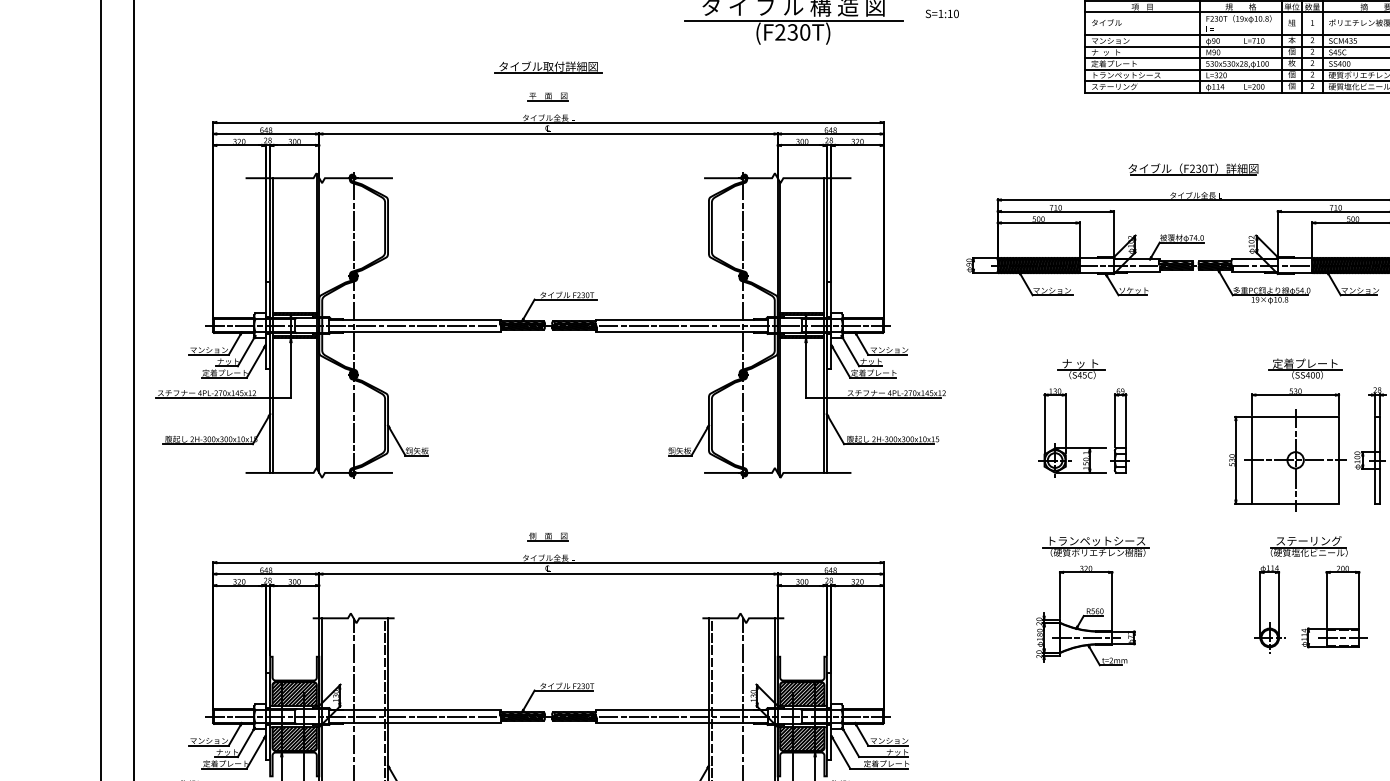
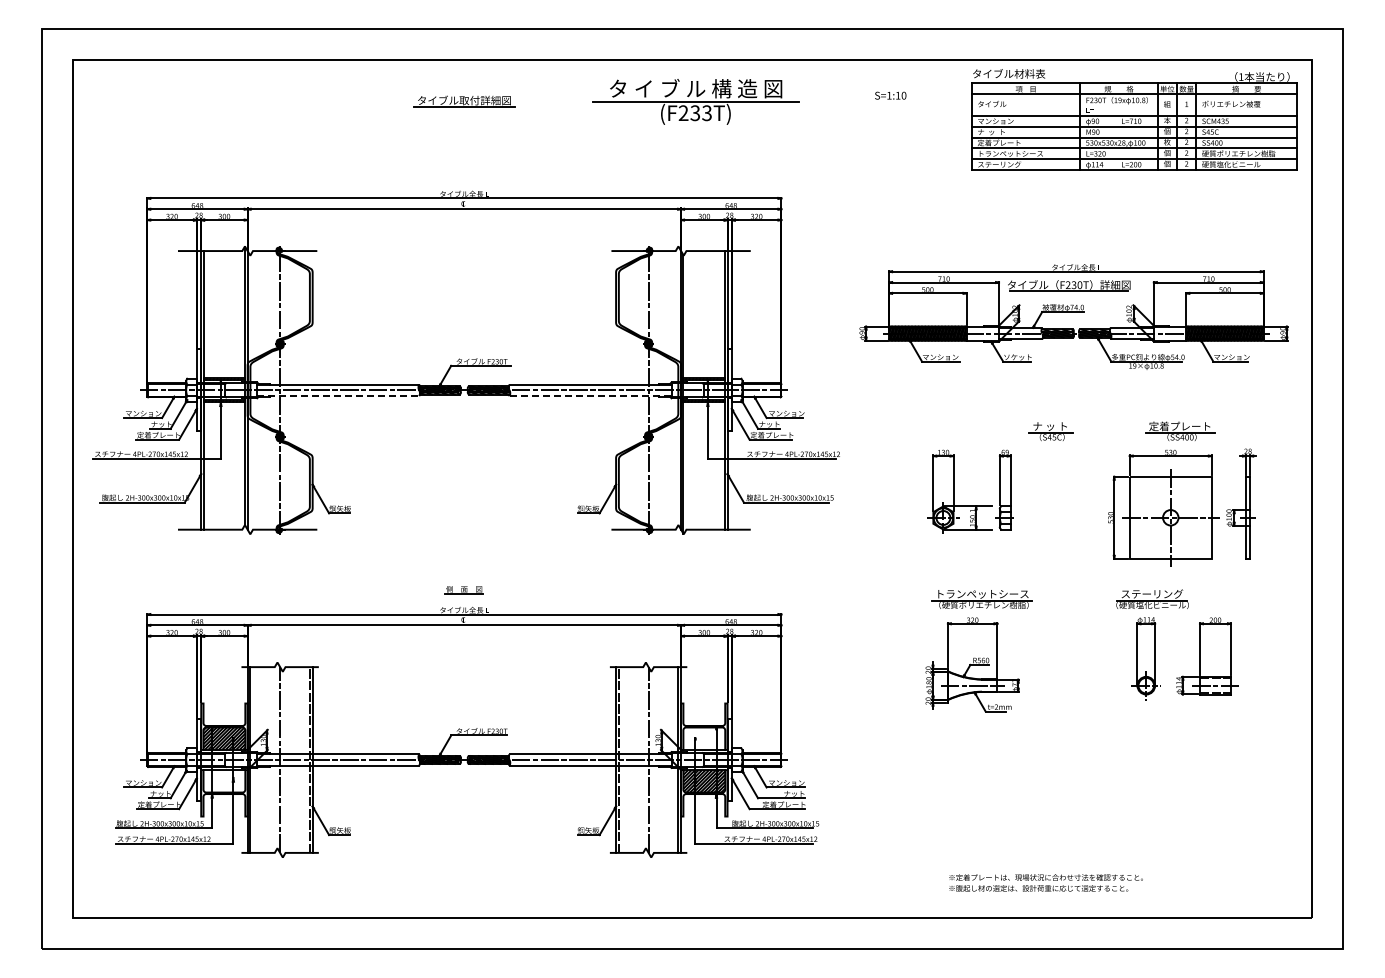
text: (942, 13) -> (890, 95), moved
text: (804, 32) -> (706, 113), (F230T) -> (F233T)
part: (548, 67) -> (464, 101), moved
part: (547, 97) -> (463, 174), removed
part: (1193, 169) -> (1069, 285), moved
line: (415, 332) -> (338, 396), solid -> dashed
line: (681, 332) -> (590, 396), solid -> dashed
part: (1080, 369) -> (1050, 431), moved
part: (1309, 545) -> (1152, 598), moved
hatch: (802, 693) -> (704, 738), removed
hatch: (294, 739) -> (224, 781), removed

